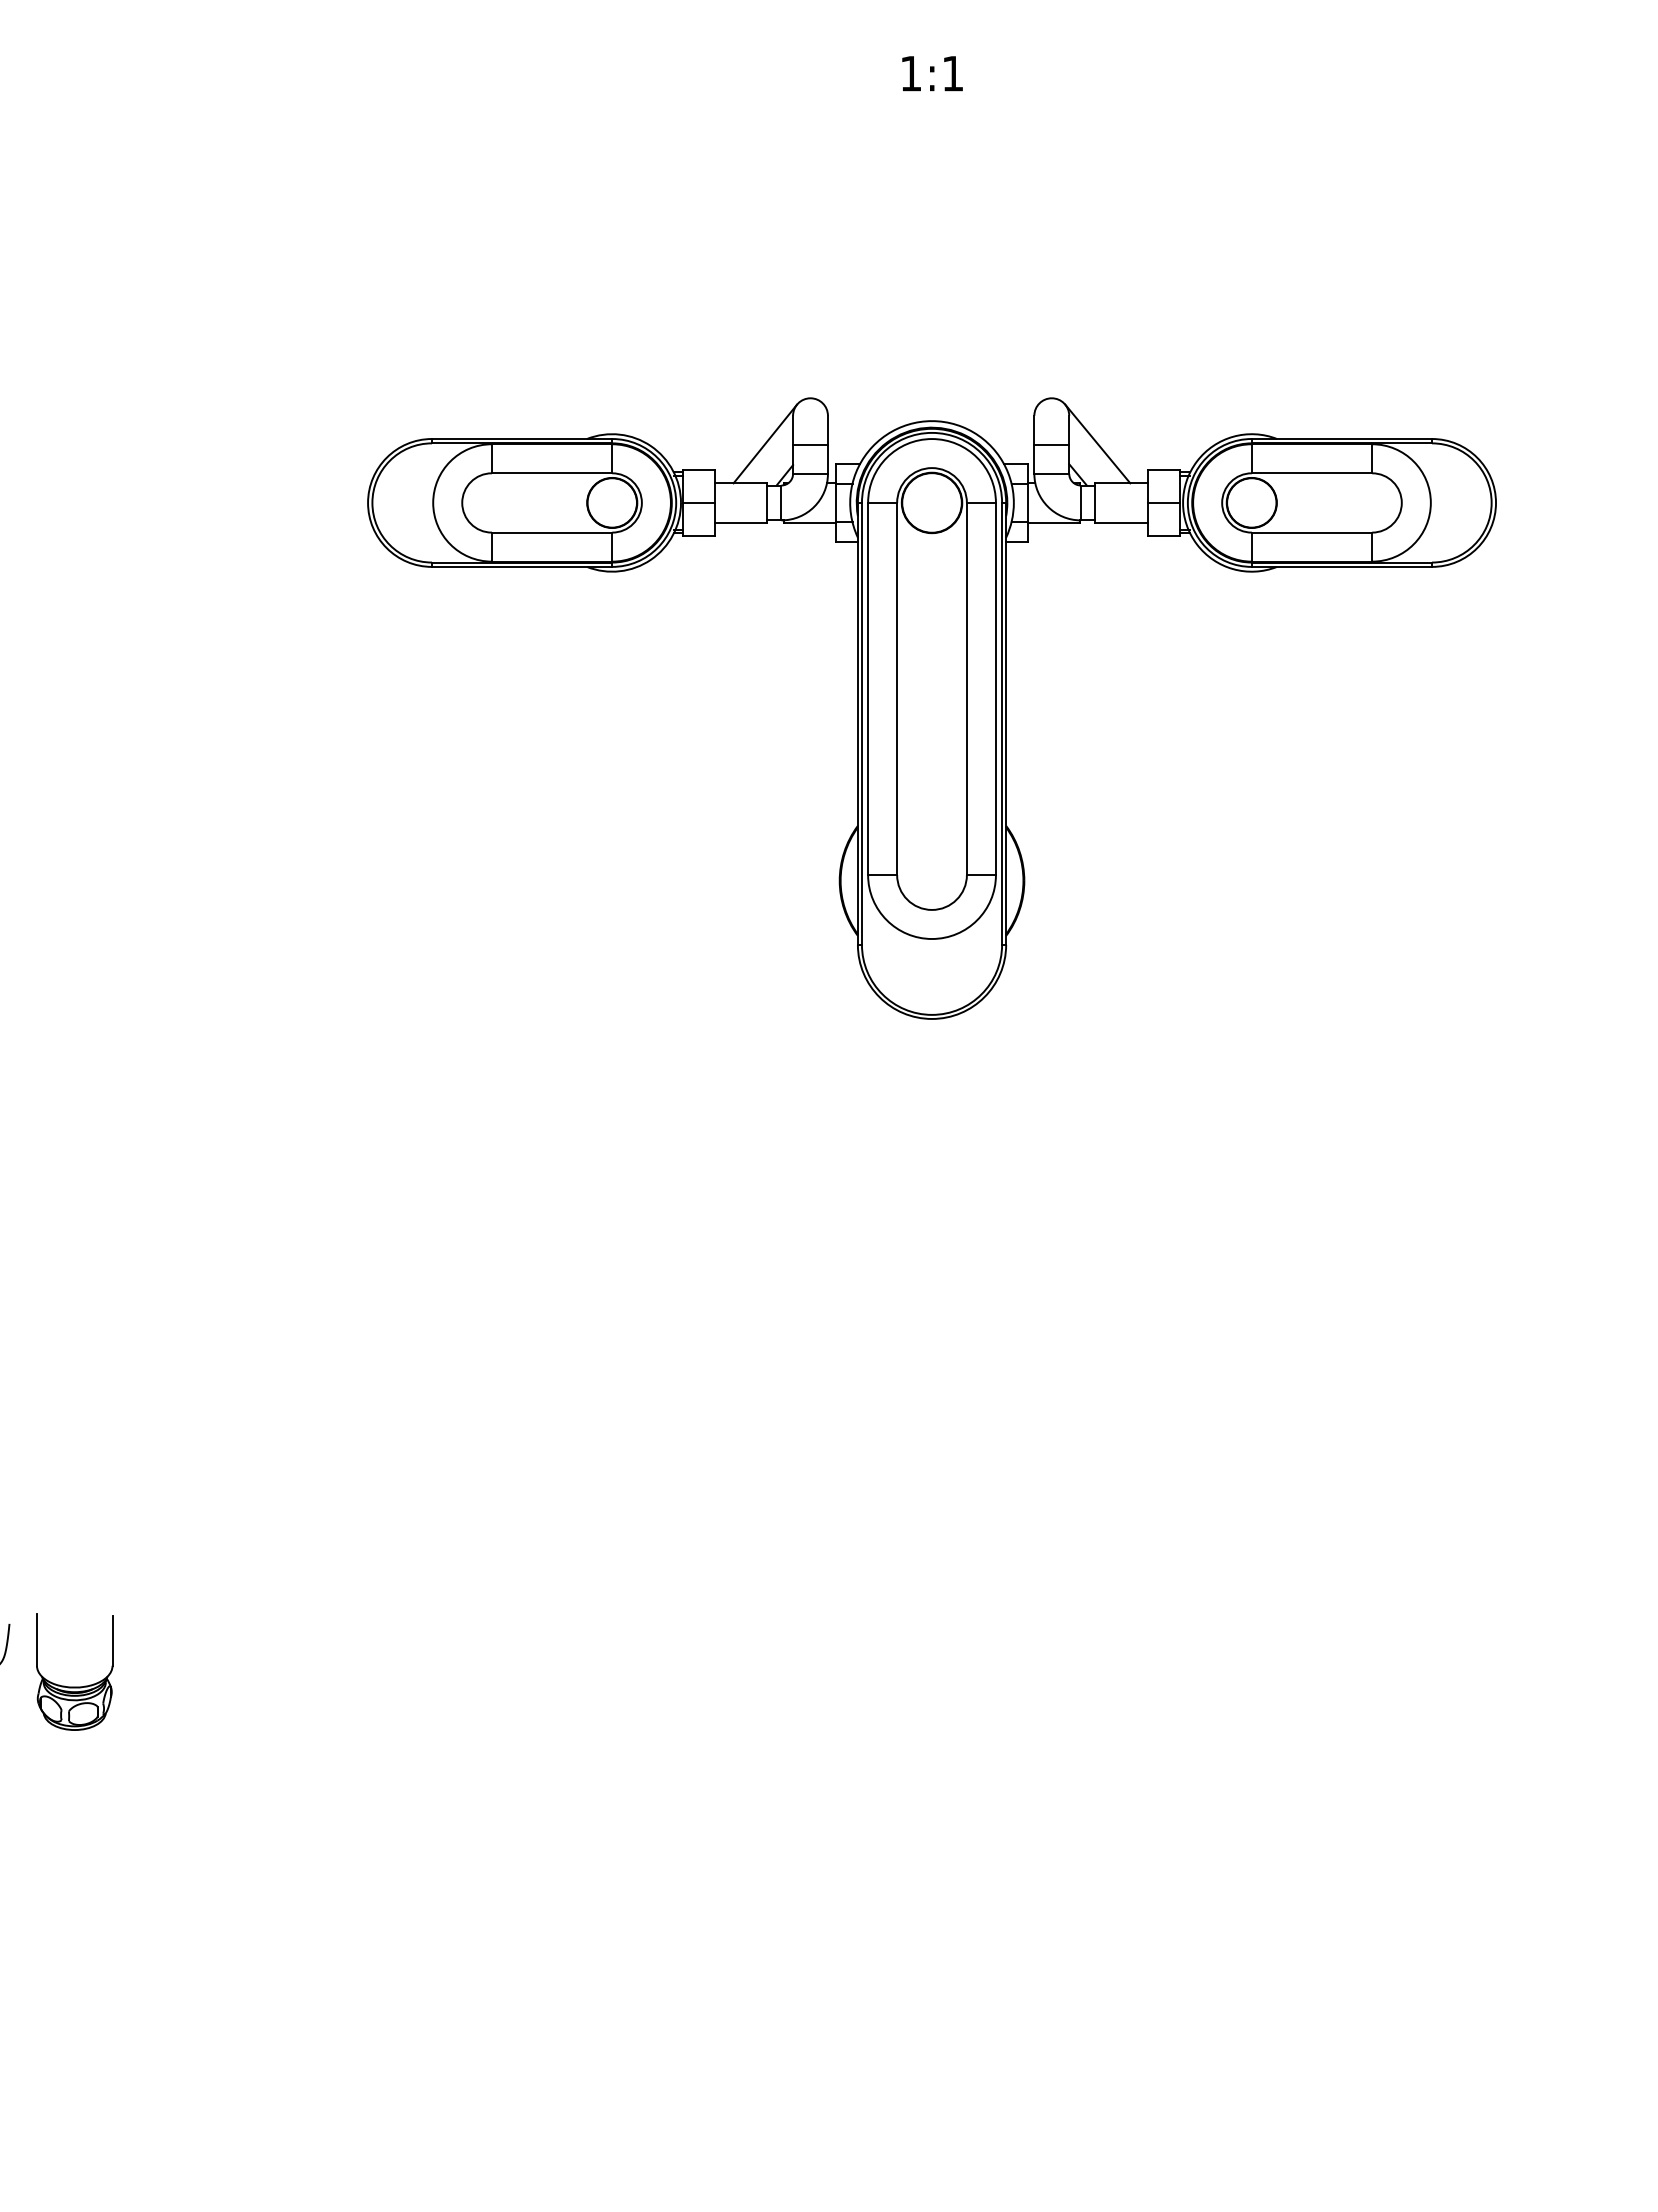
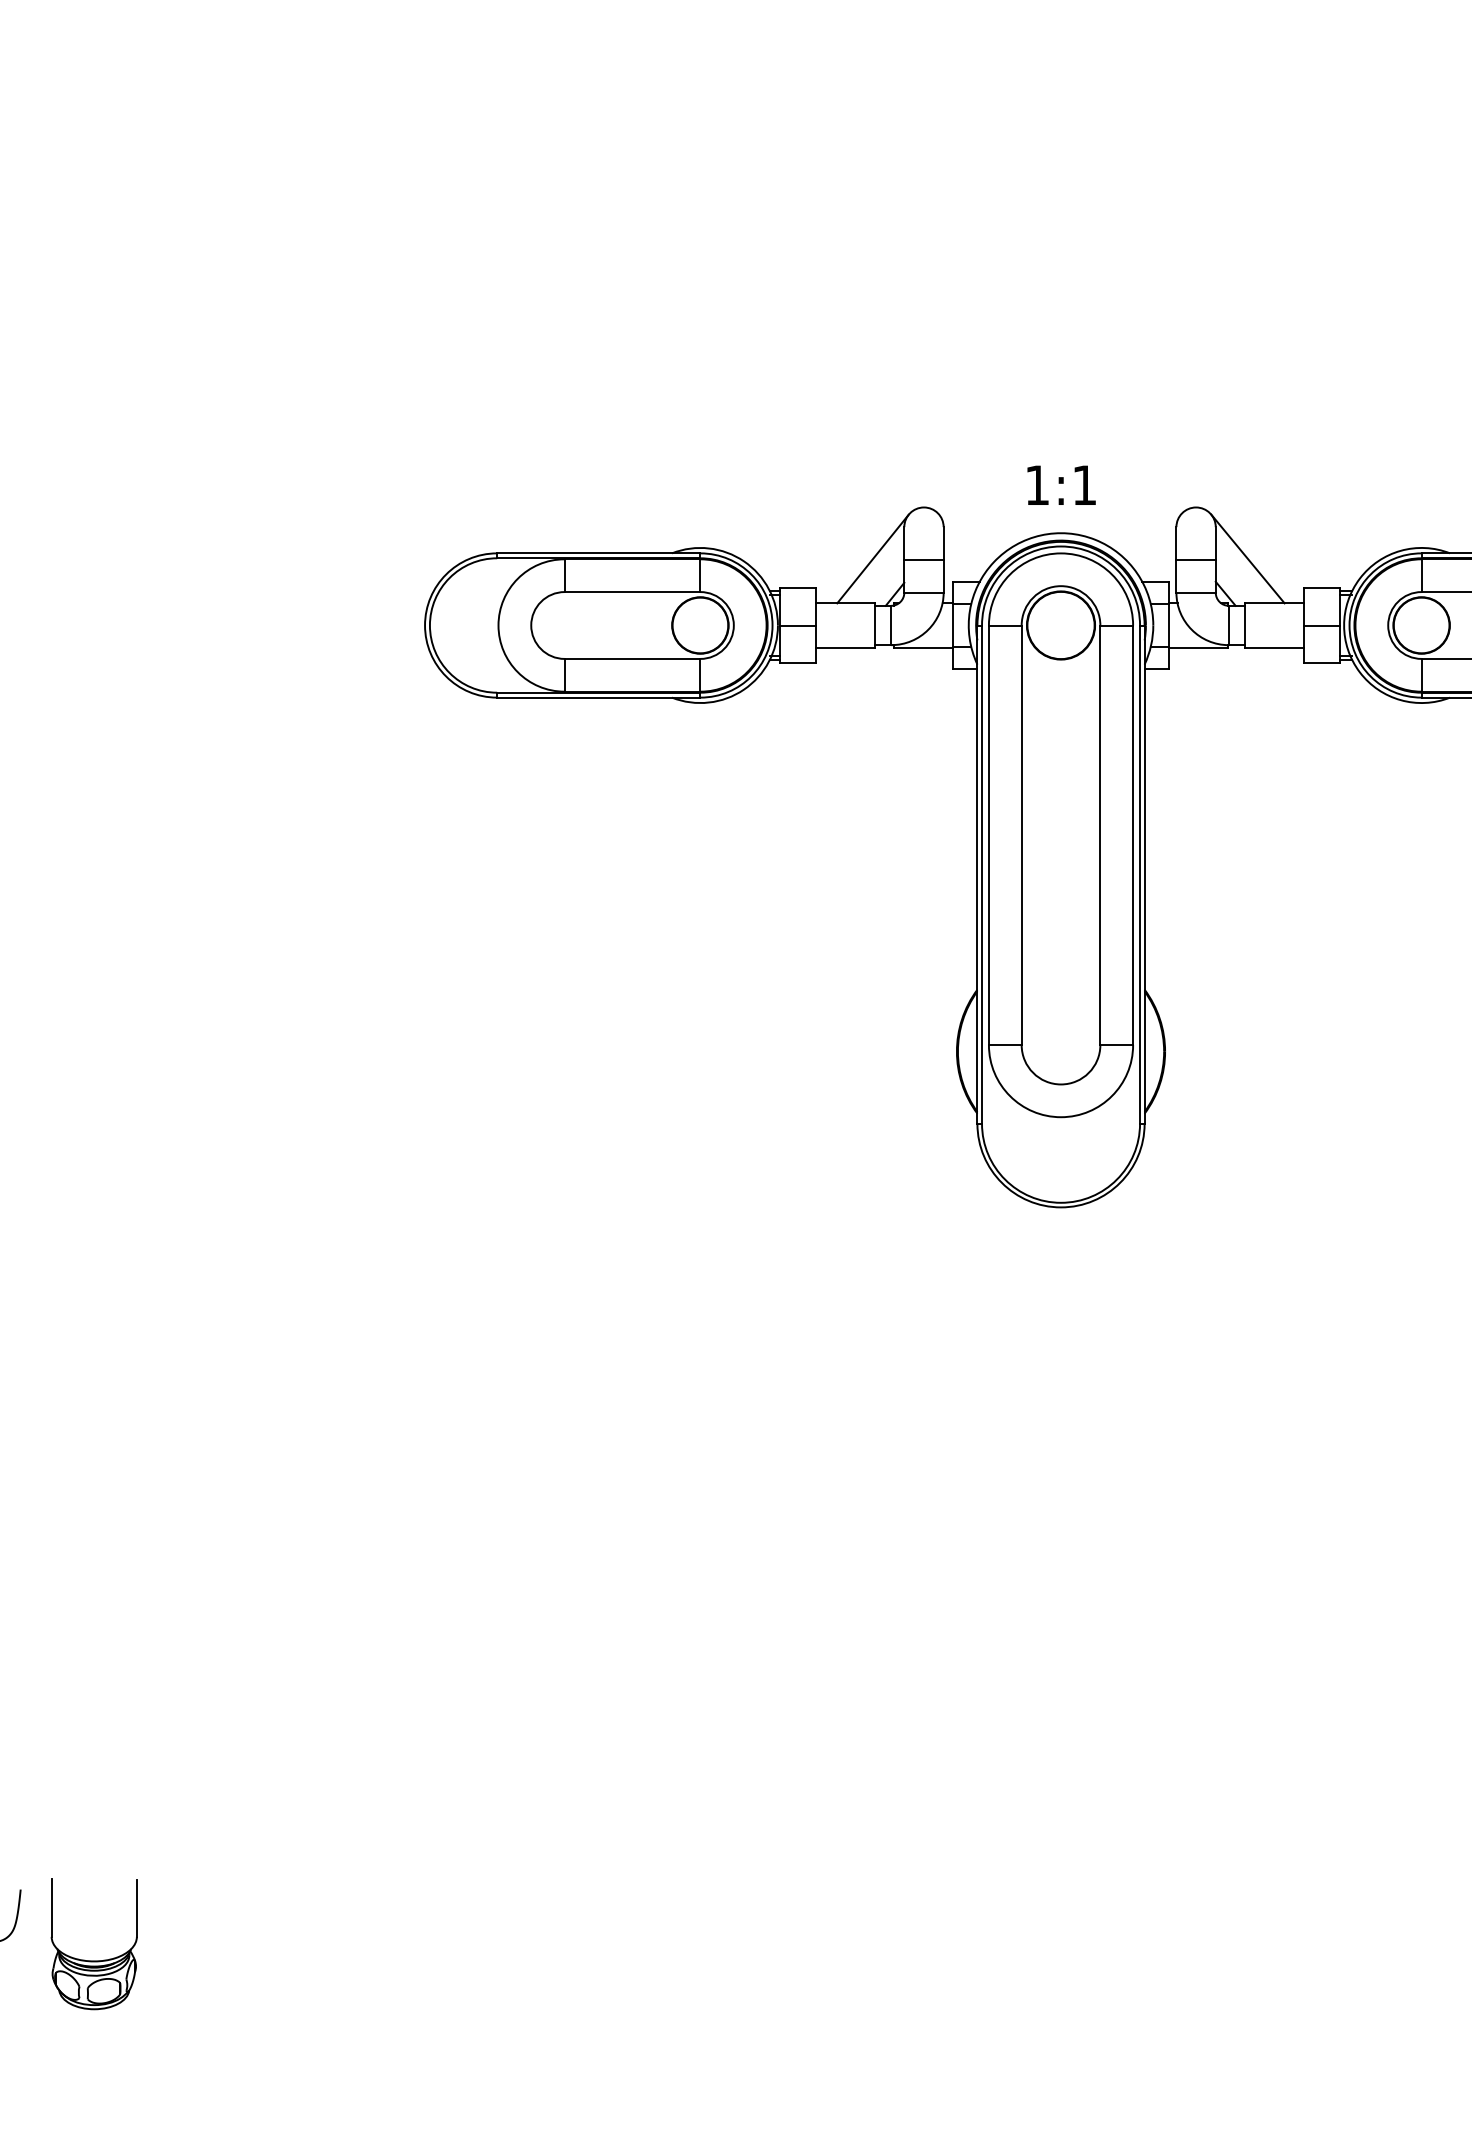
text: (932, 73) -> (1061, 485), moved

